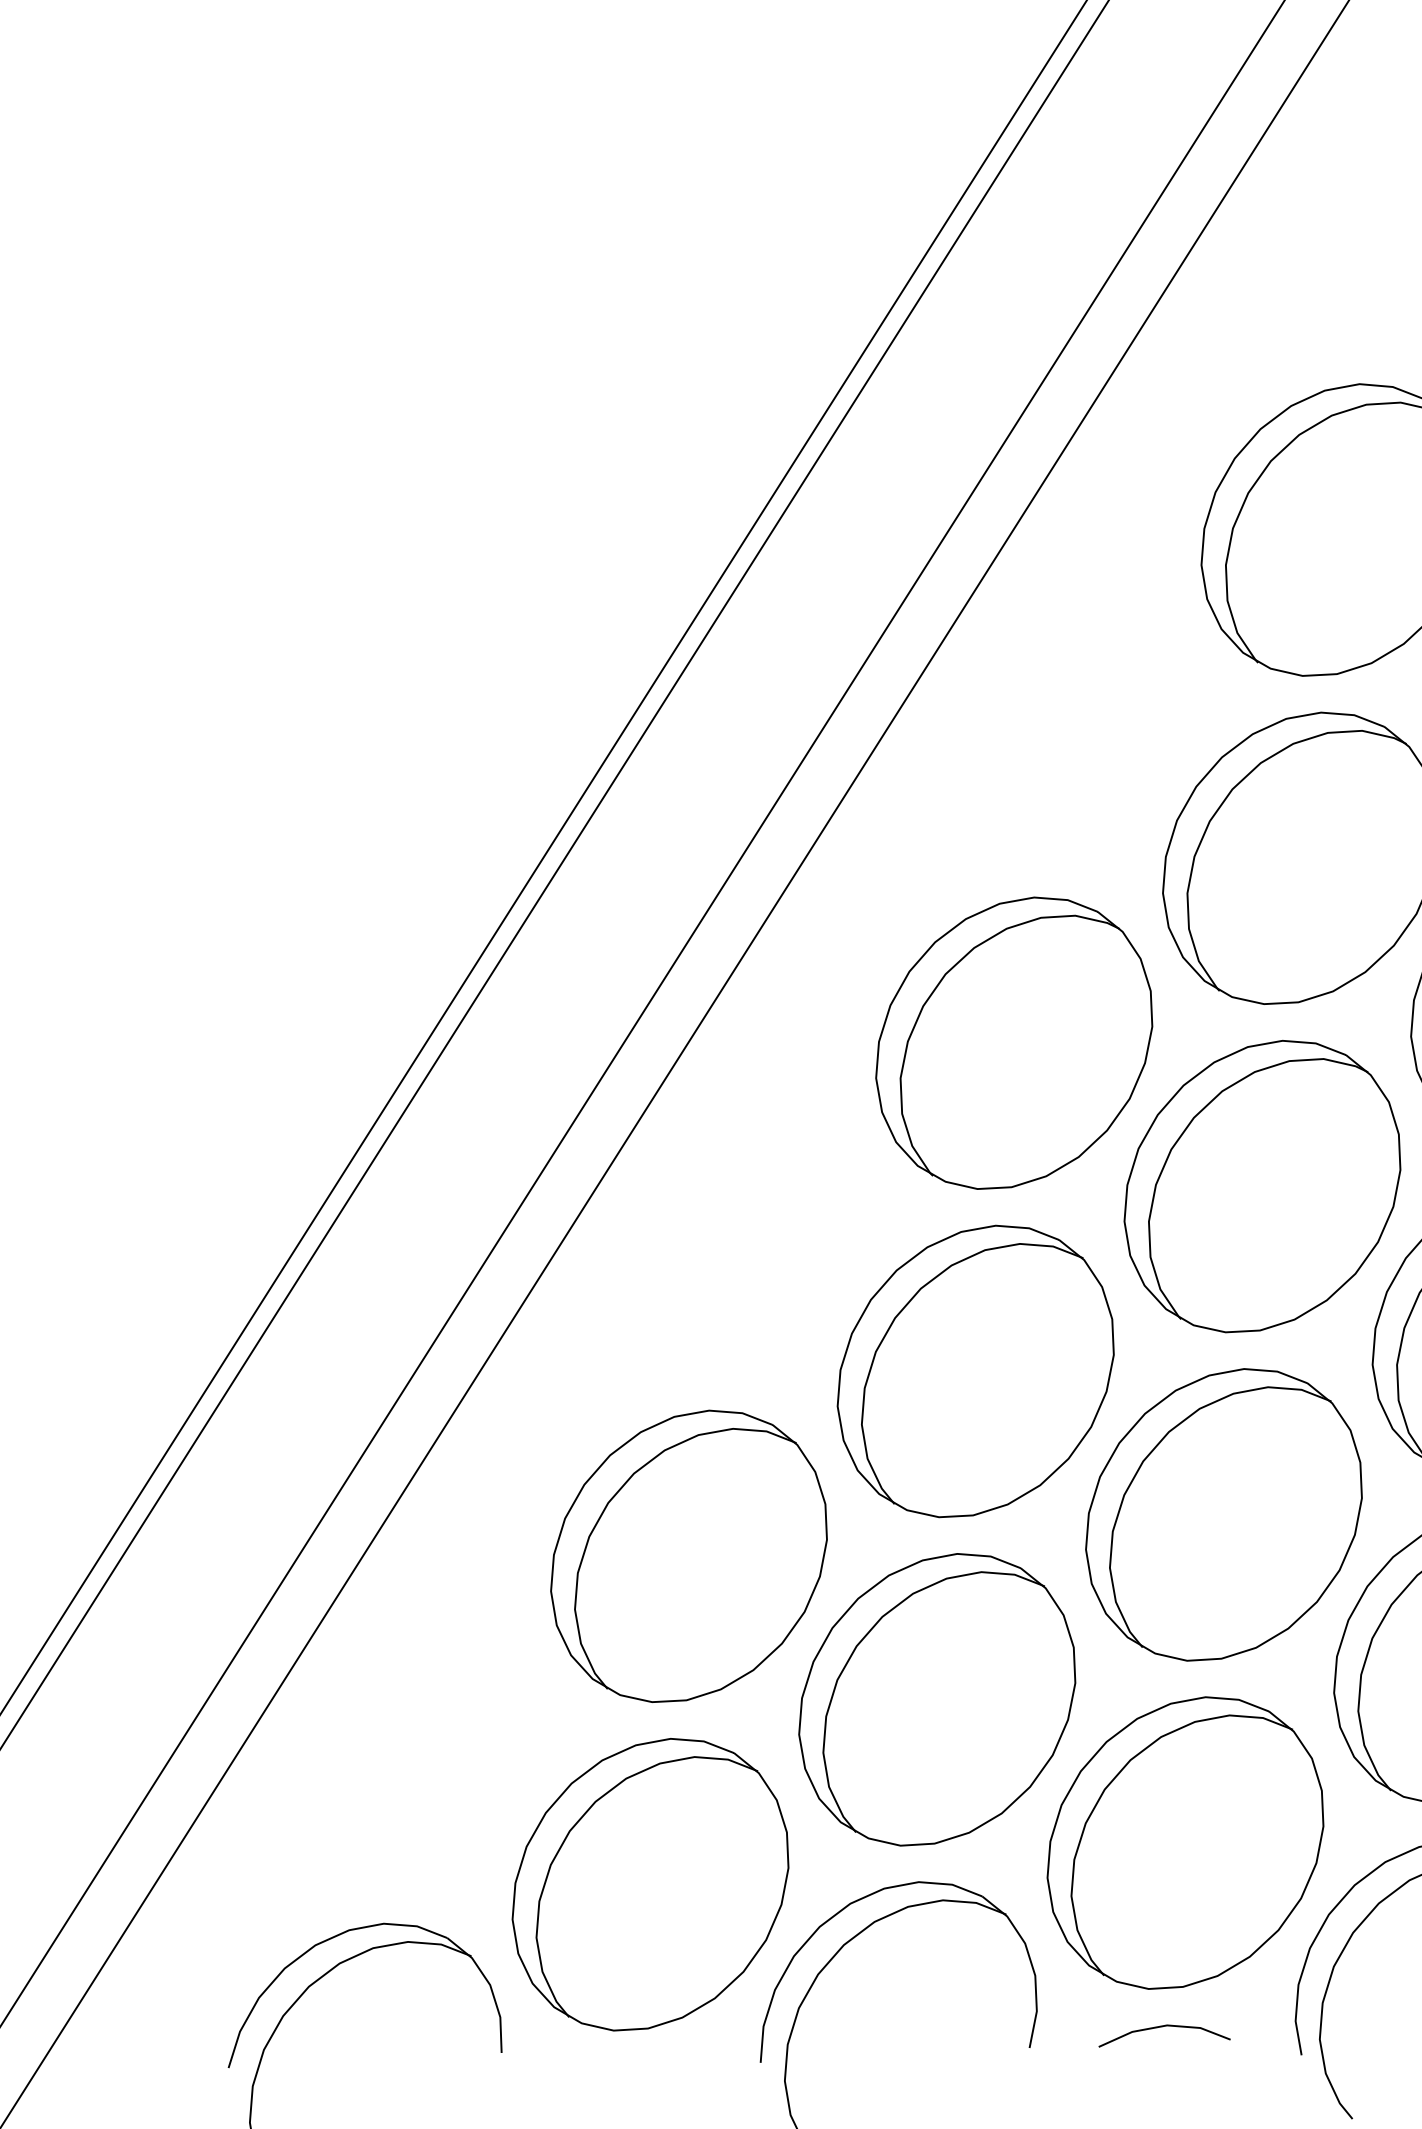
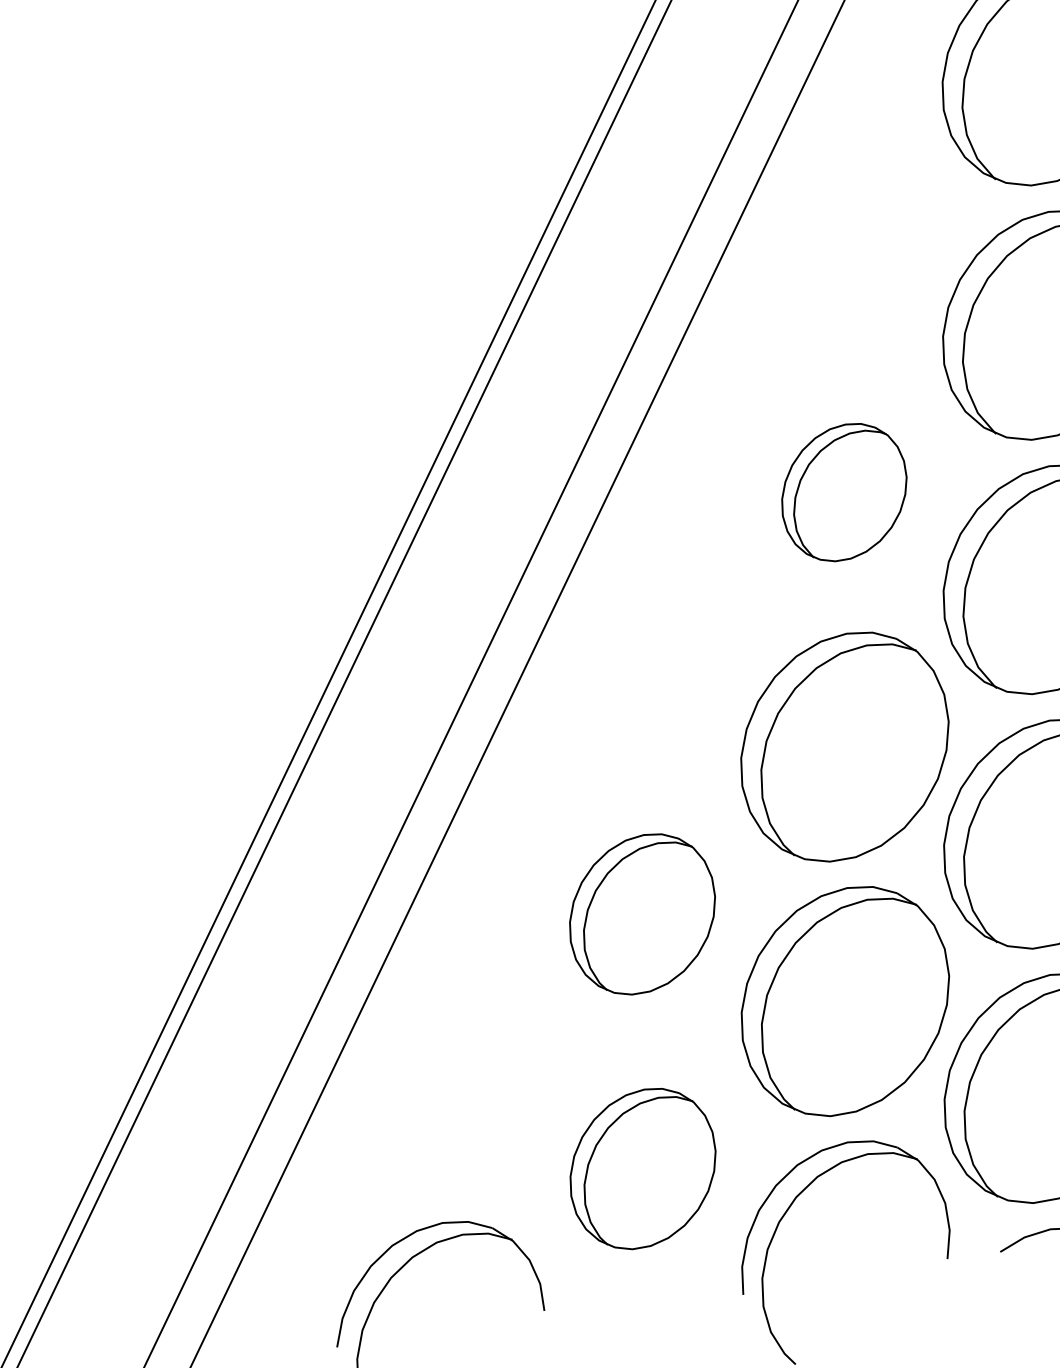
part: (1014, 1042) -> (844, 491), size x0.6
part: (688, 1555) -> (641, 913), size x0.7
part: (650, 1884) -> (642, 1168), size x0.7

